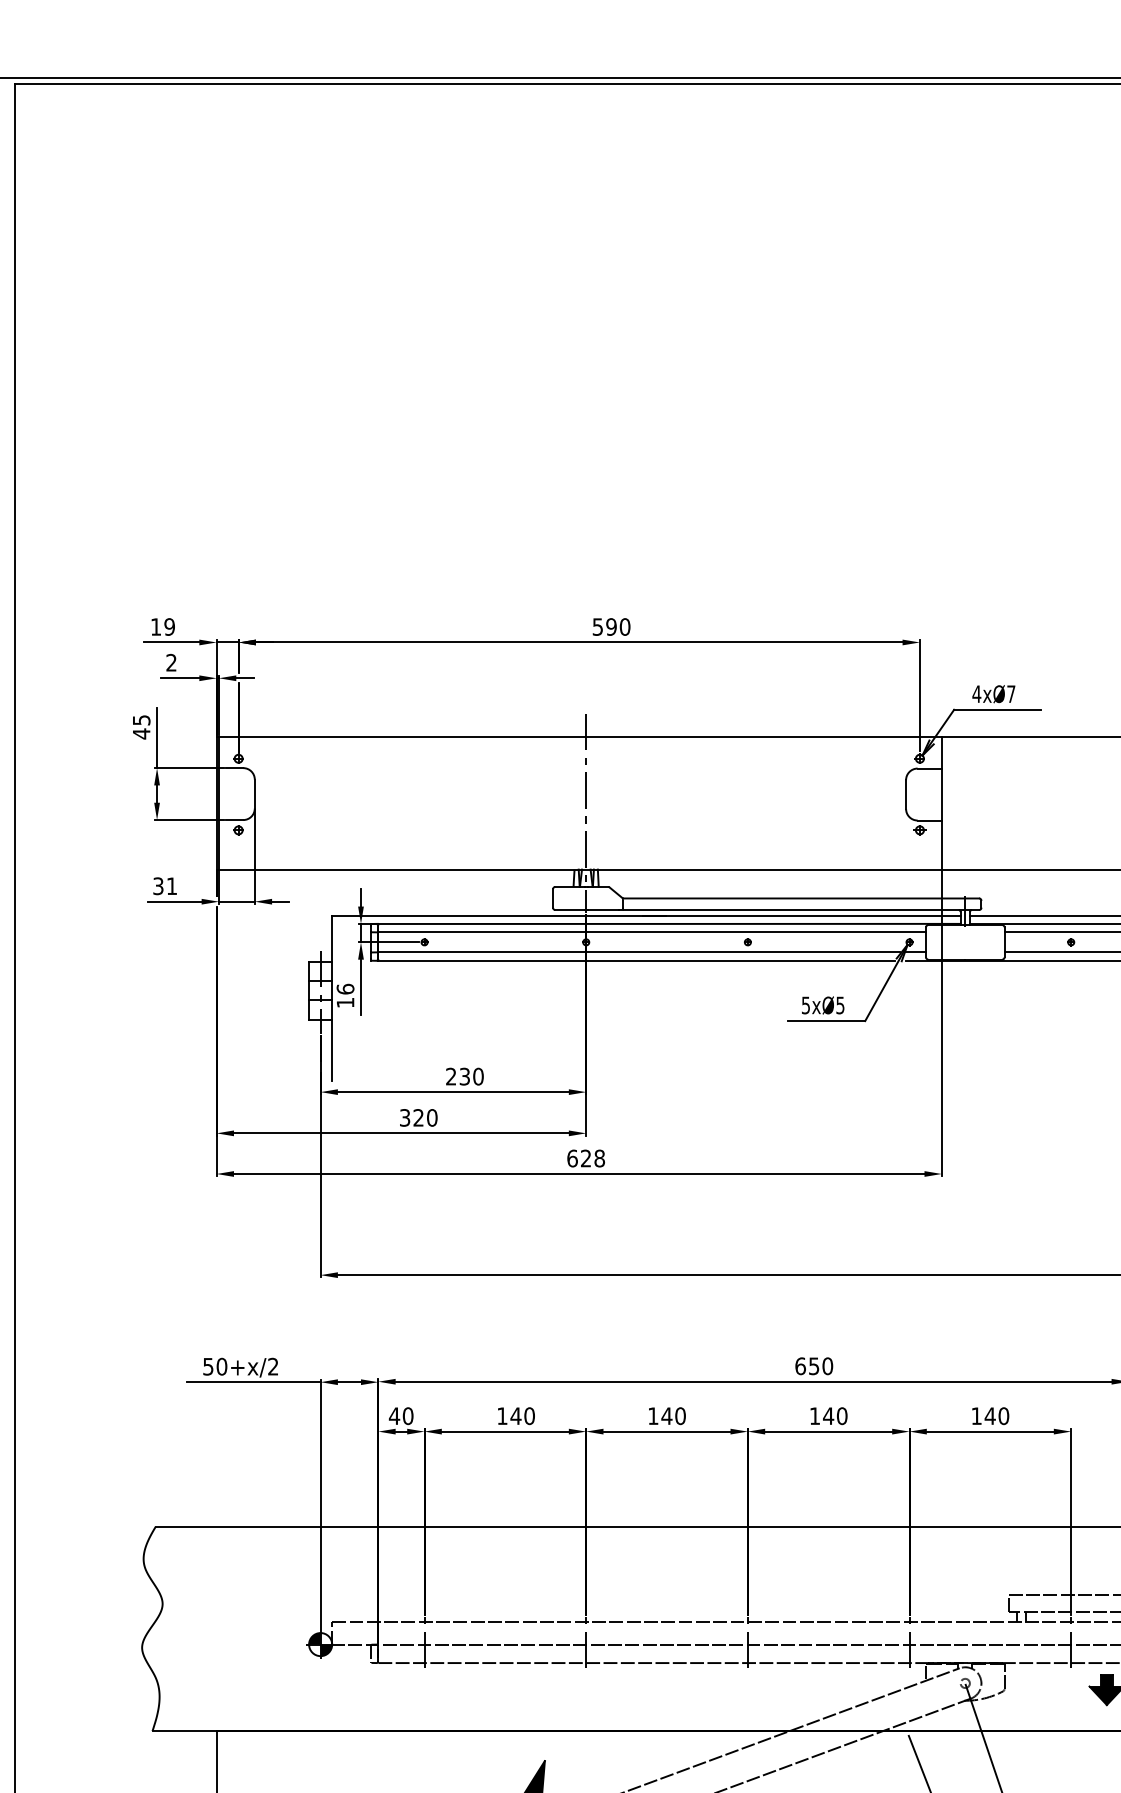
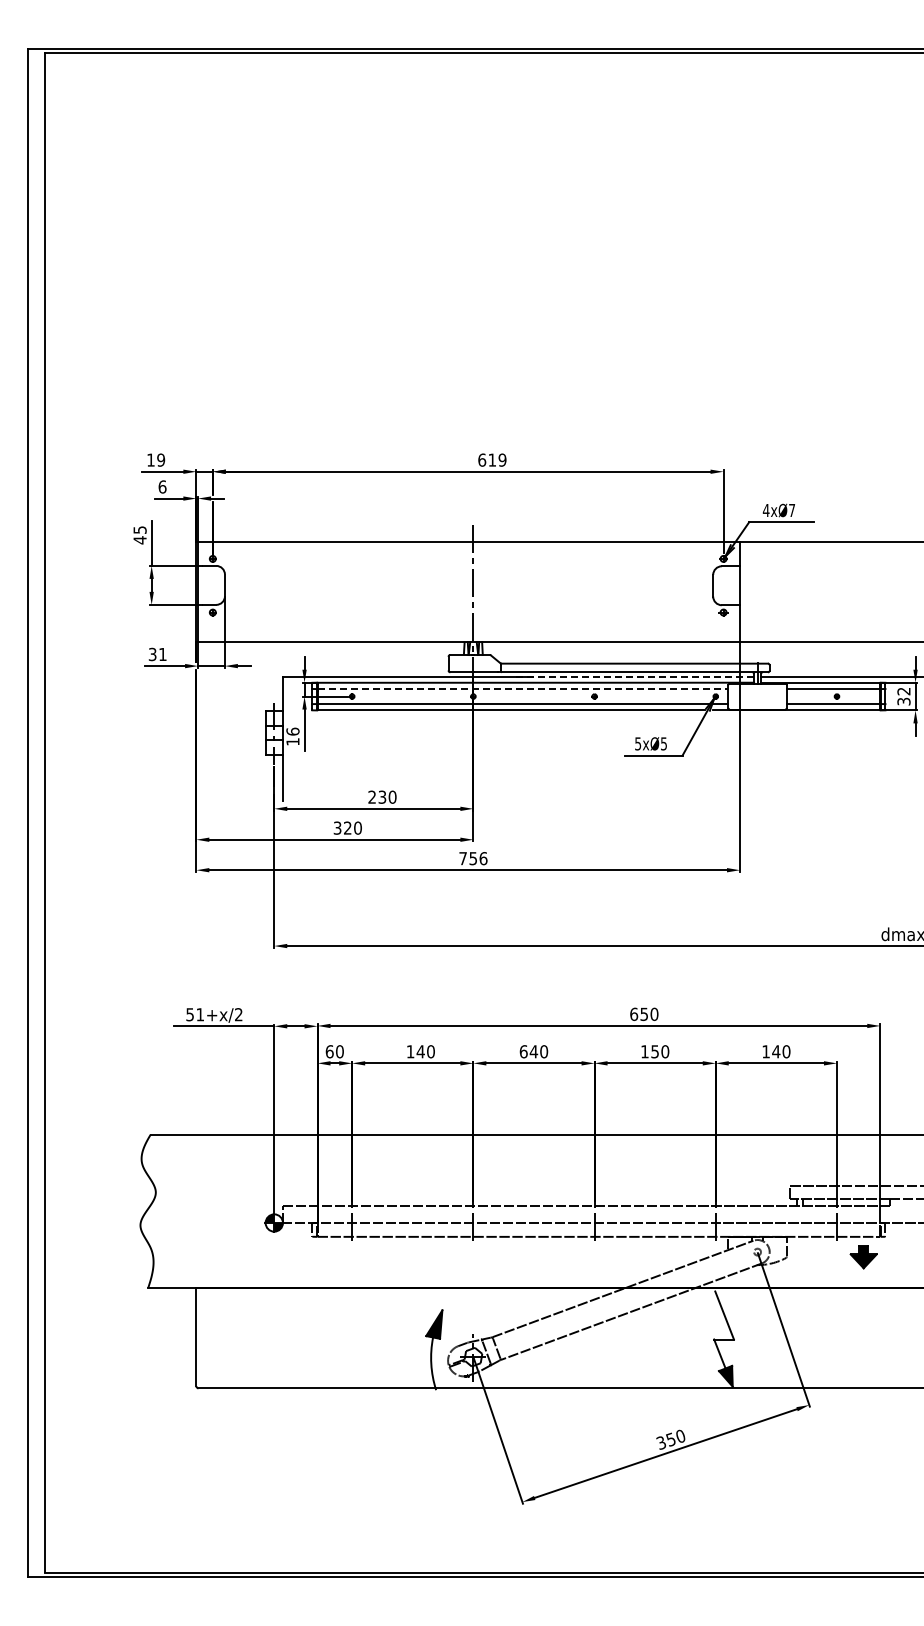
text: (611, 626) -> (492, 459), 590 -> 619
text: (171, 662) -> (162, 486), 2 -> 6
line: (802, 915) -> (635, 676), solid -> dashed
line: (653, 932) -> (523, 689), solid -> dashed
text: (586, 1158) -> (473, 858), 628 -> 756
text: (222, 1366) -> (200, 1014), 50+x/2 -> 51+x/2
text: (394, 1415) -> (329, 1051), 40 -> 60
text: (653, 1415) -> (523, 1051), 140 -> 640
text: (827, 1415) -> (654, 1051), 140 -> 150

